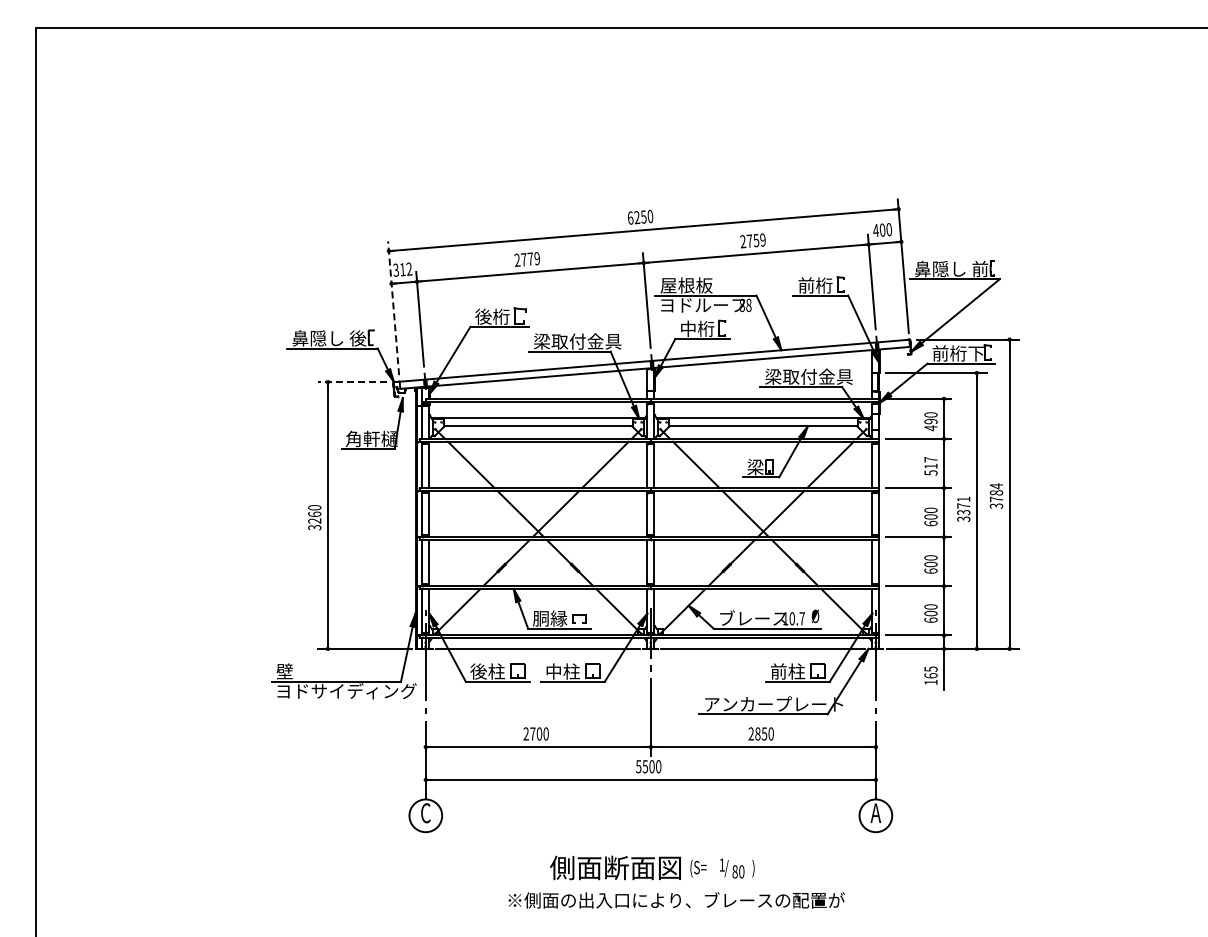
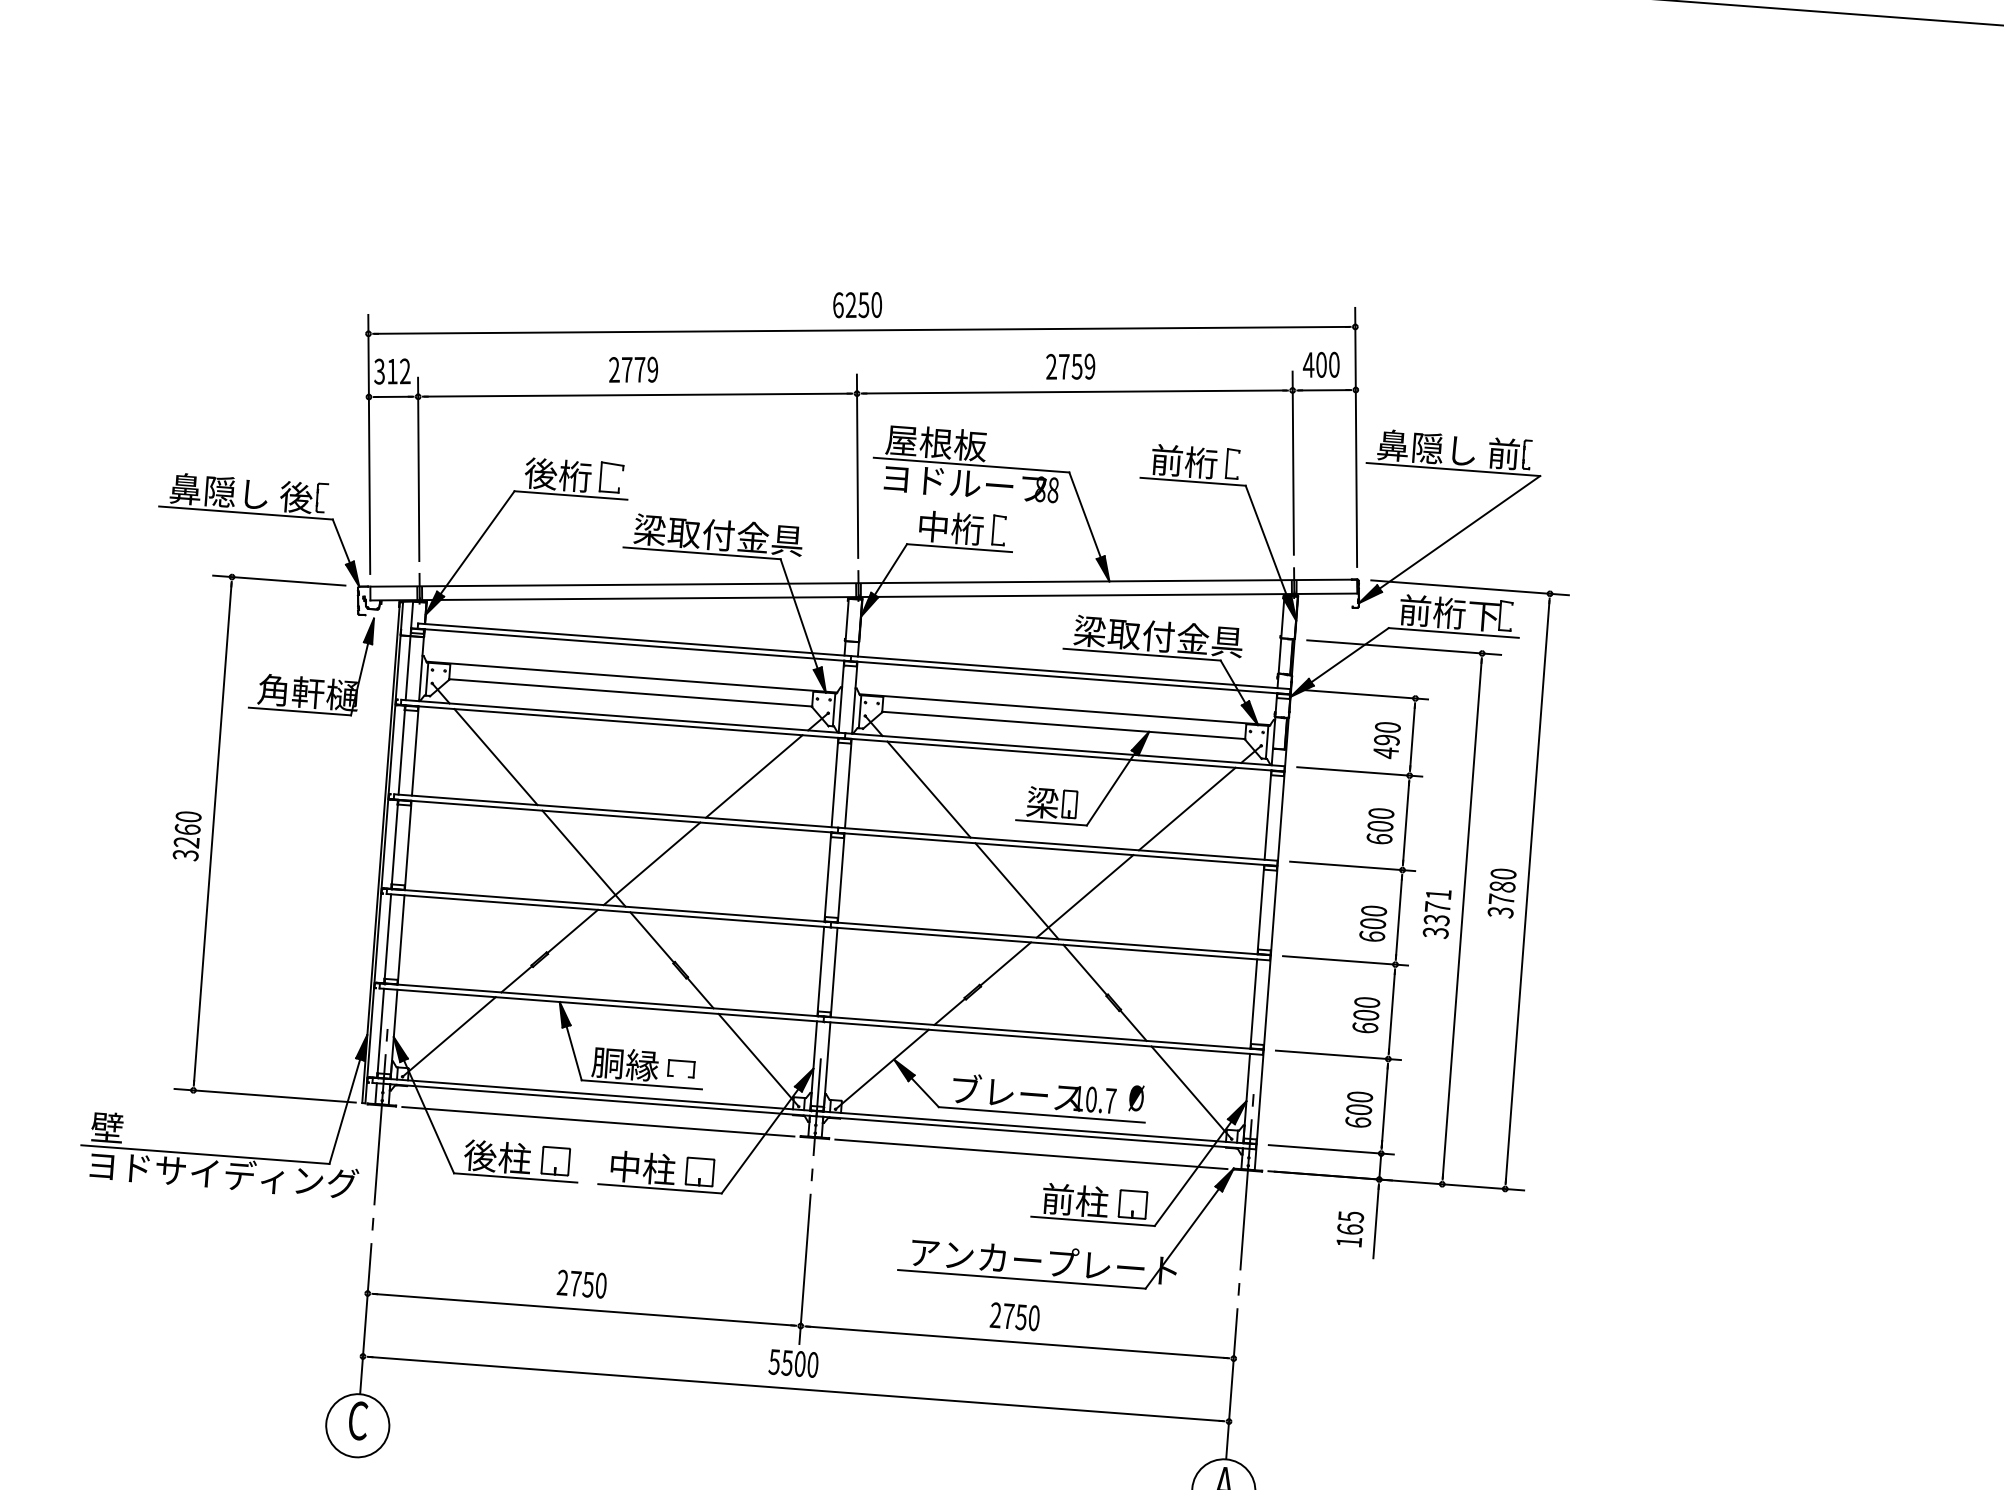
line: (393, 307) -> (369, 442), dashed -> solid
line: (351, 382) -> (277, 581), dashed -> solid
text: (930, 466) -> (1379, 826), 517 -> 600
text: (996, 486) -> (1503, 874), 3784 -> 3780
text: (539, 733) -> (588, 1283), 2700 -> 2750
text: (757, 733) -> (1007, 1315), 2850 -> 2750

